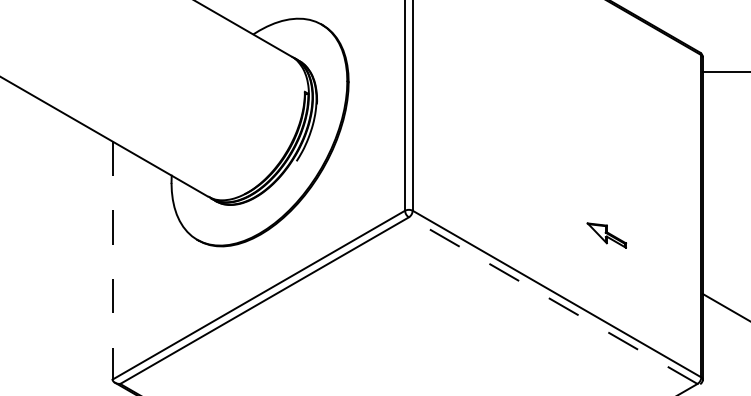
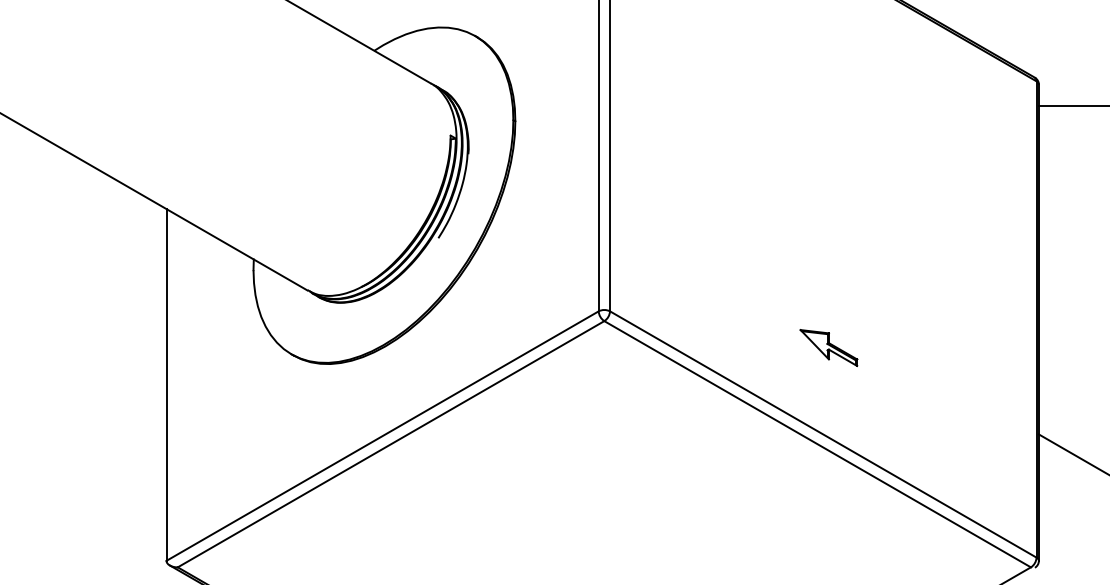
part: (606, 235) -> (828, 347), moved
line: (112, 260) -> (166, 384), dashed -> solid
line: (553, 300) -> (818, 443), dashed -> solid

